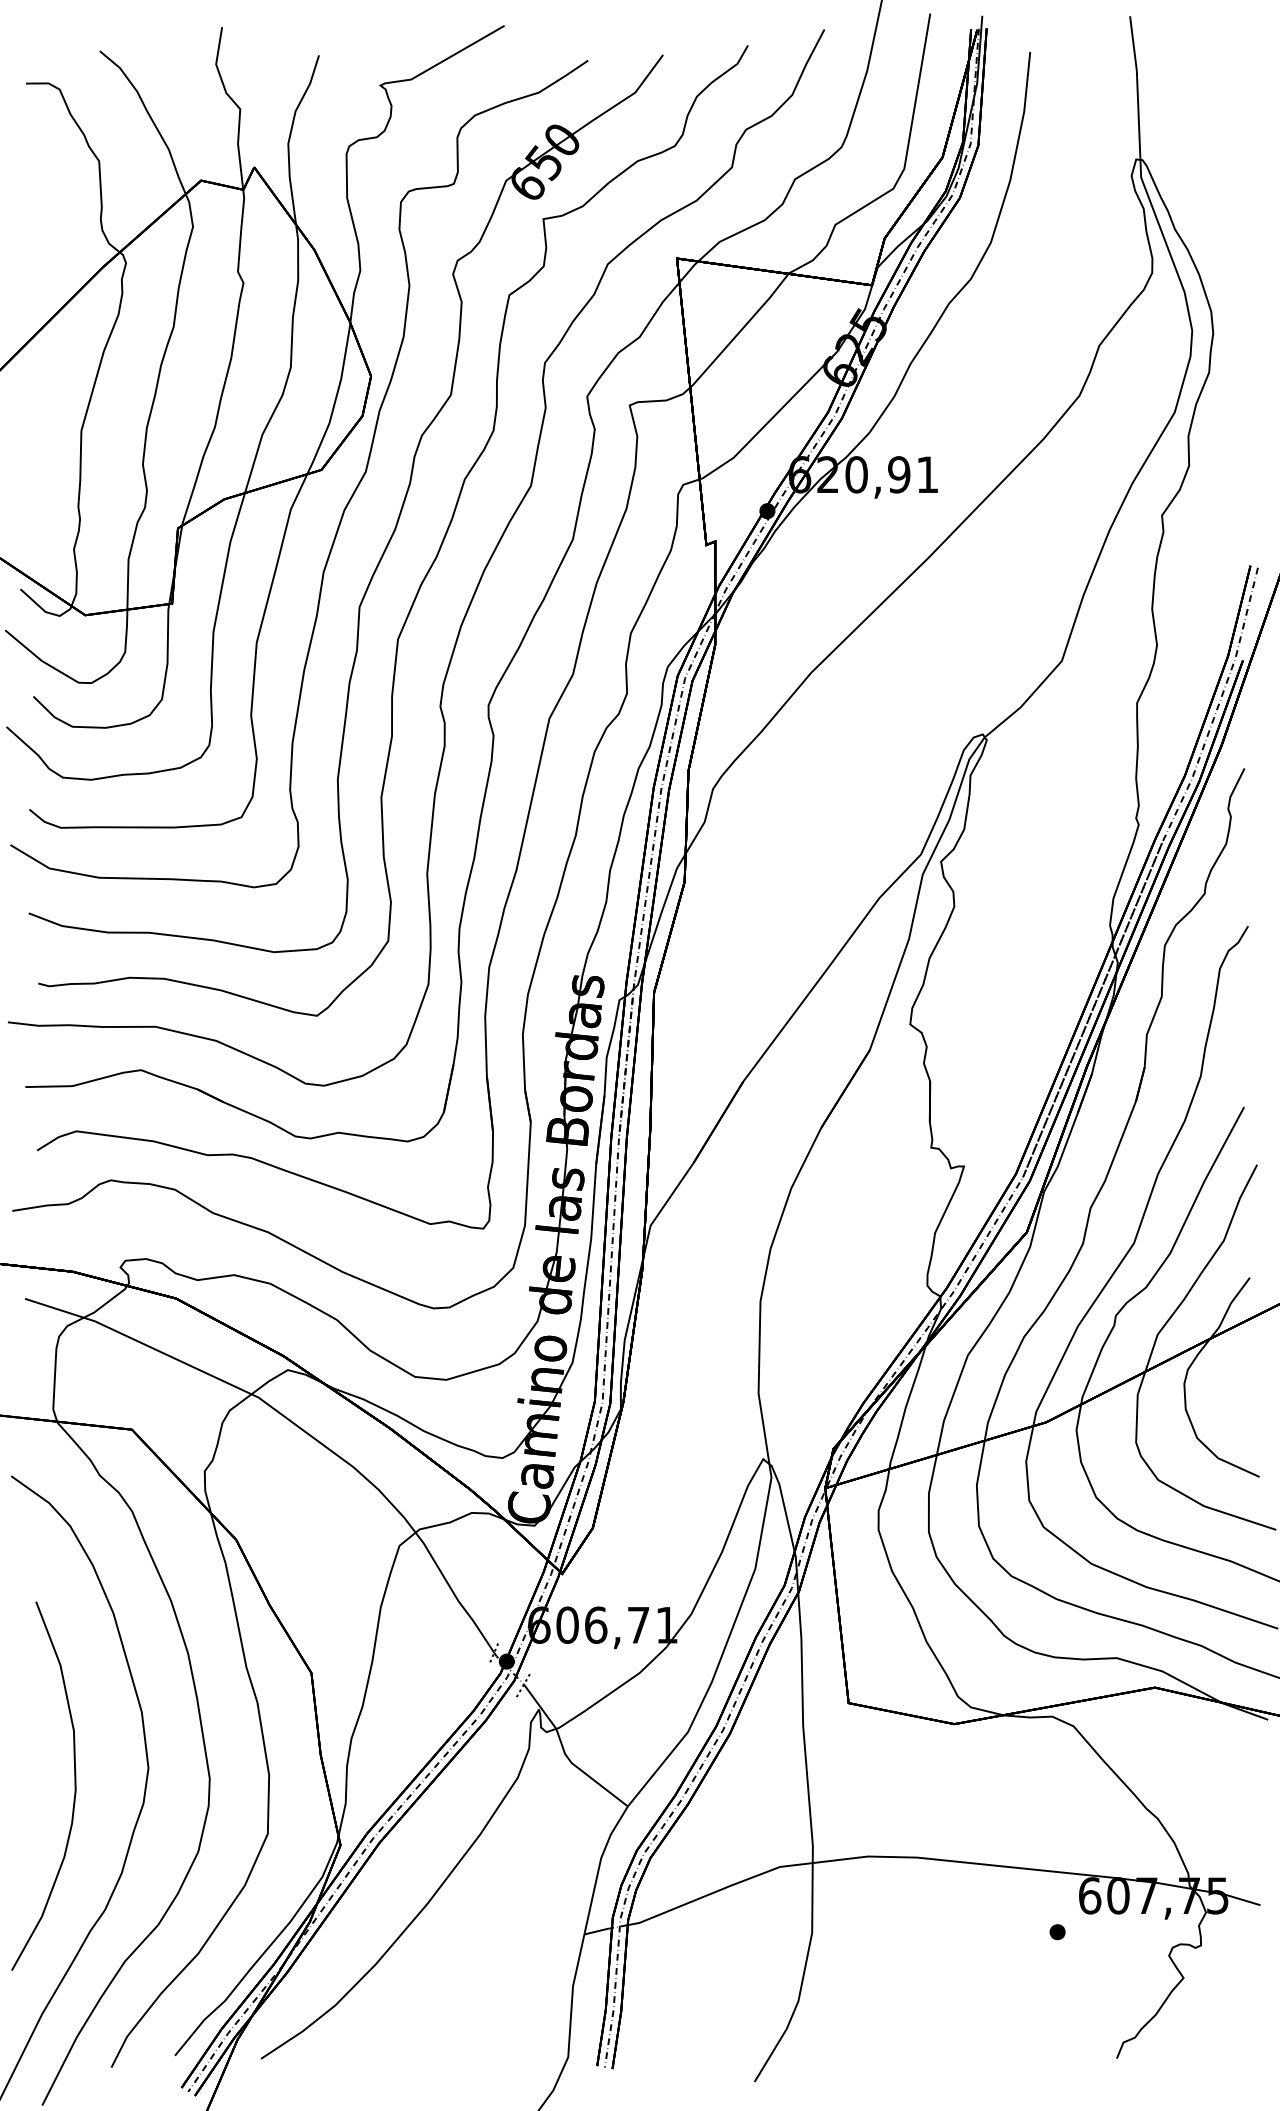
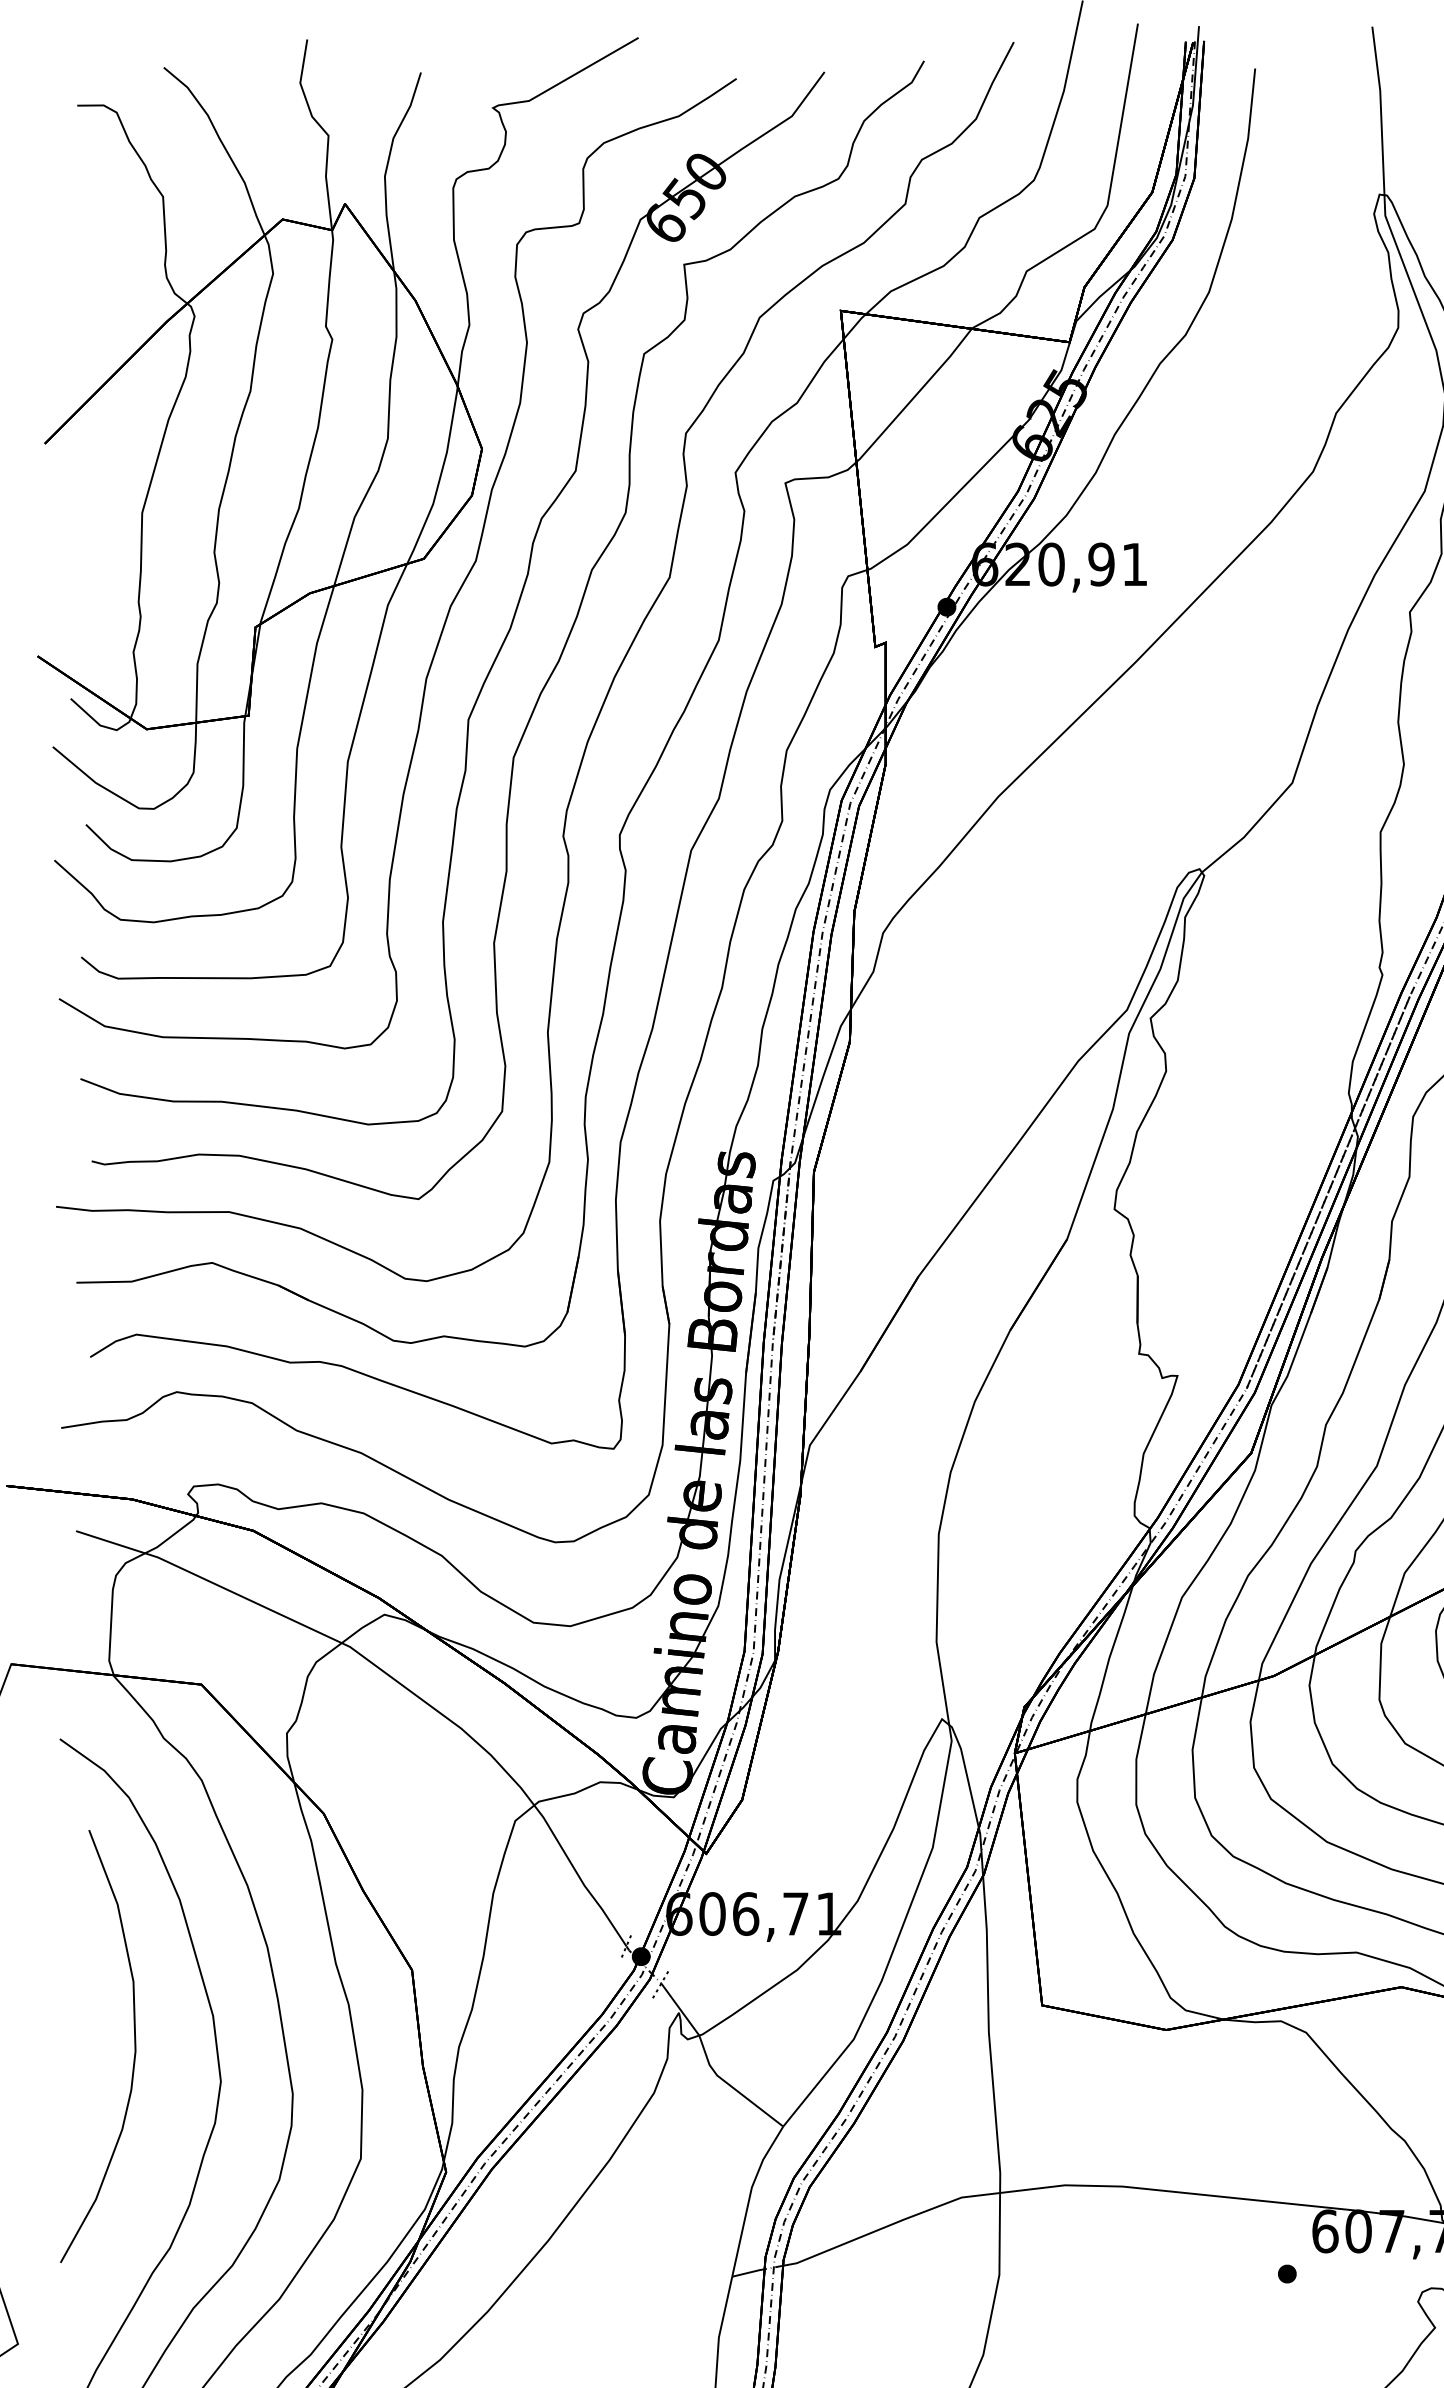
curve: (74, 1785) -> (134, 2045), moved

